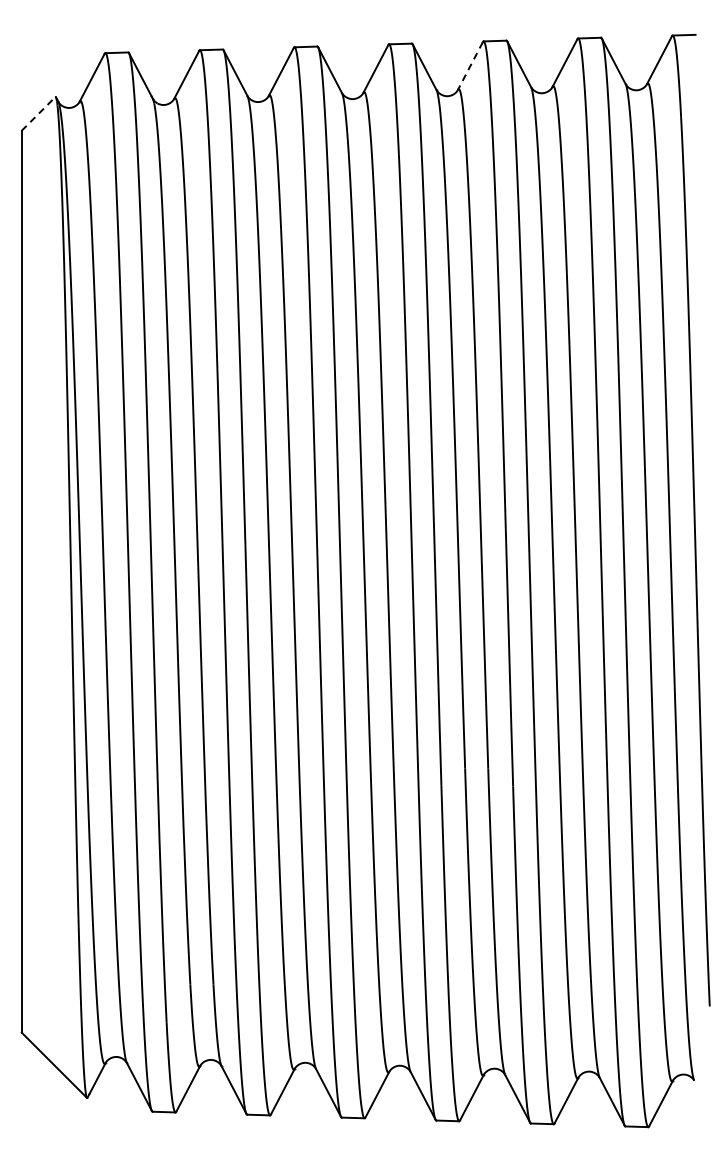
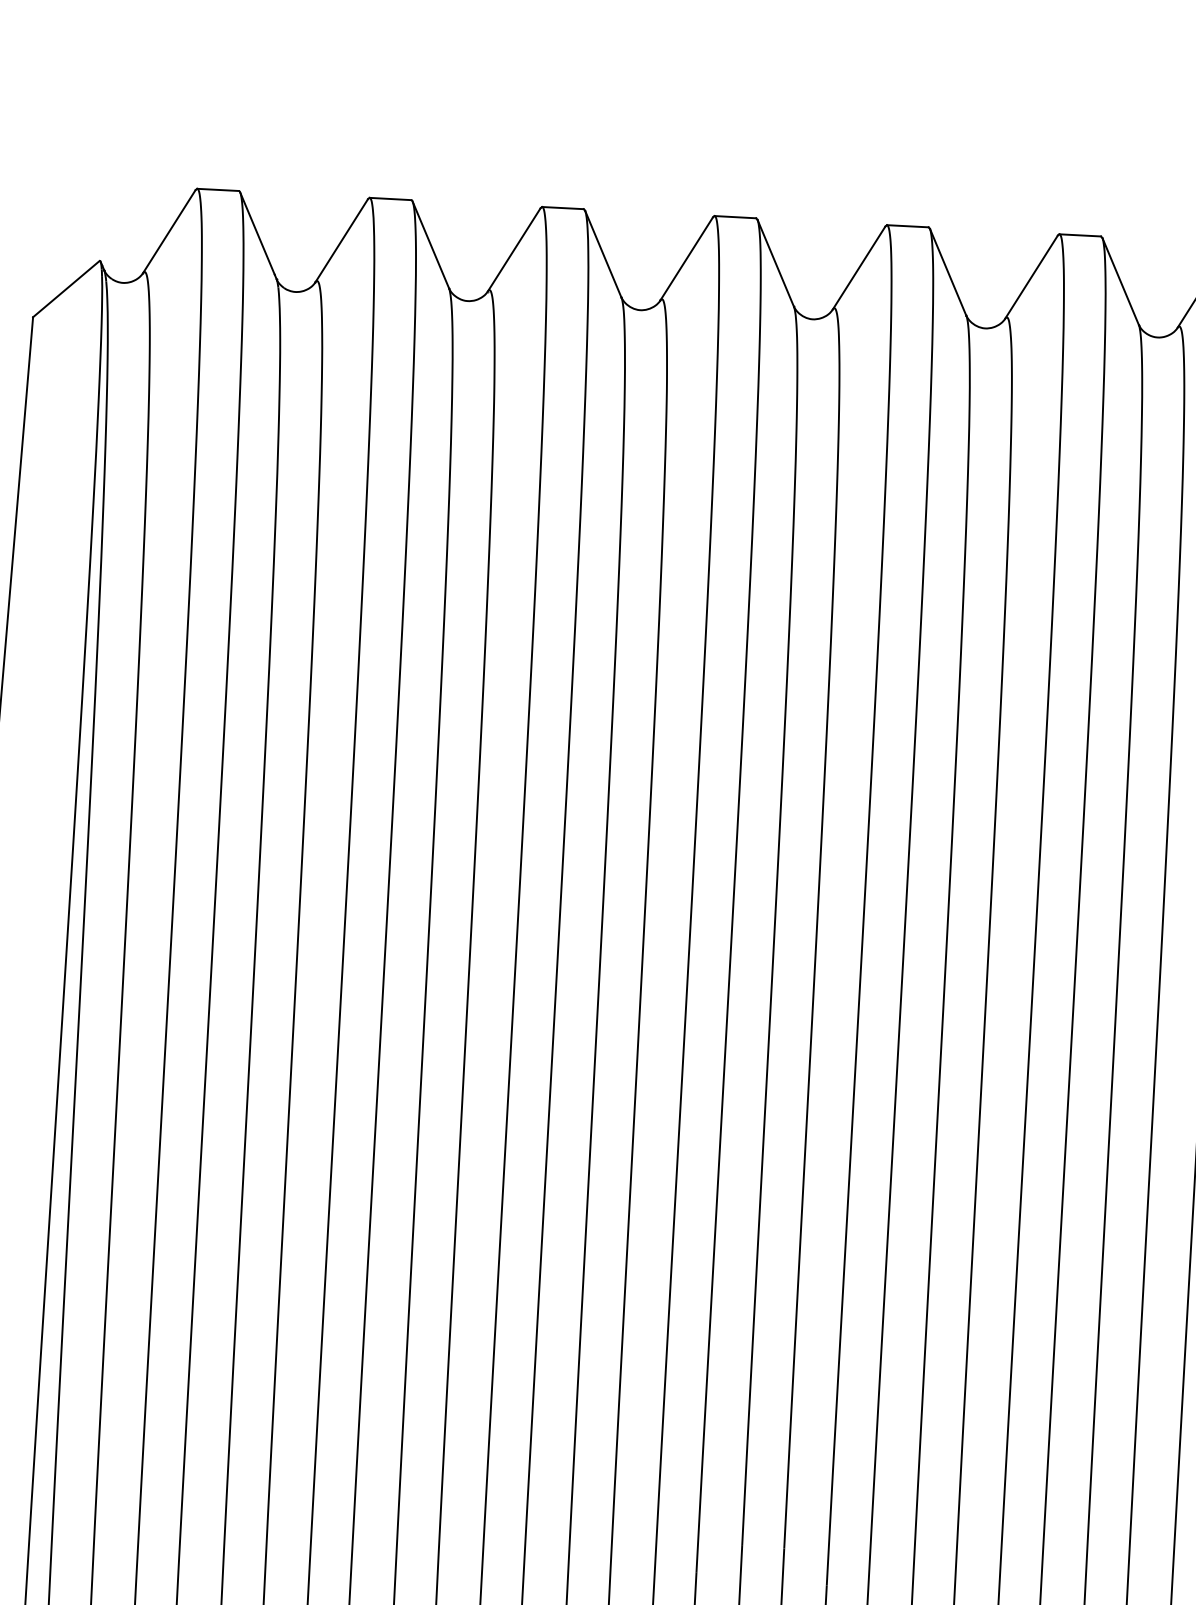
line: (470, 66) -> (859, 268), dashed -> solid
line: (38, 113) -> (66, 288), dashed -> solid

